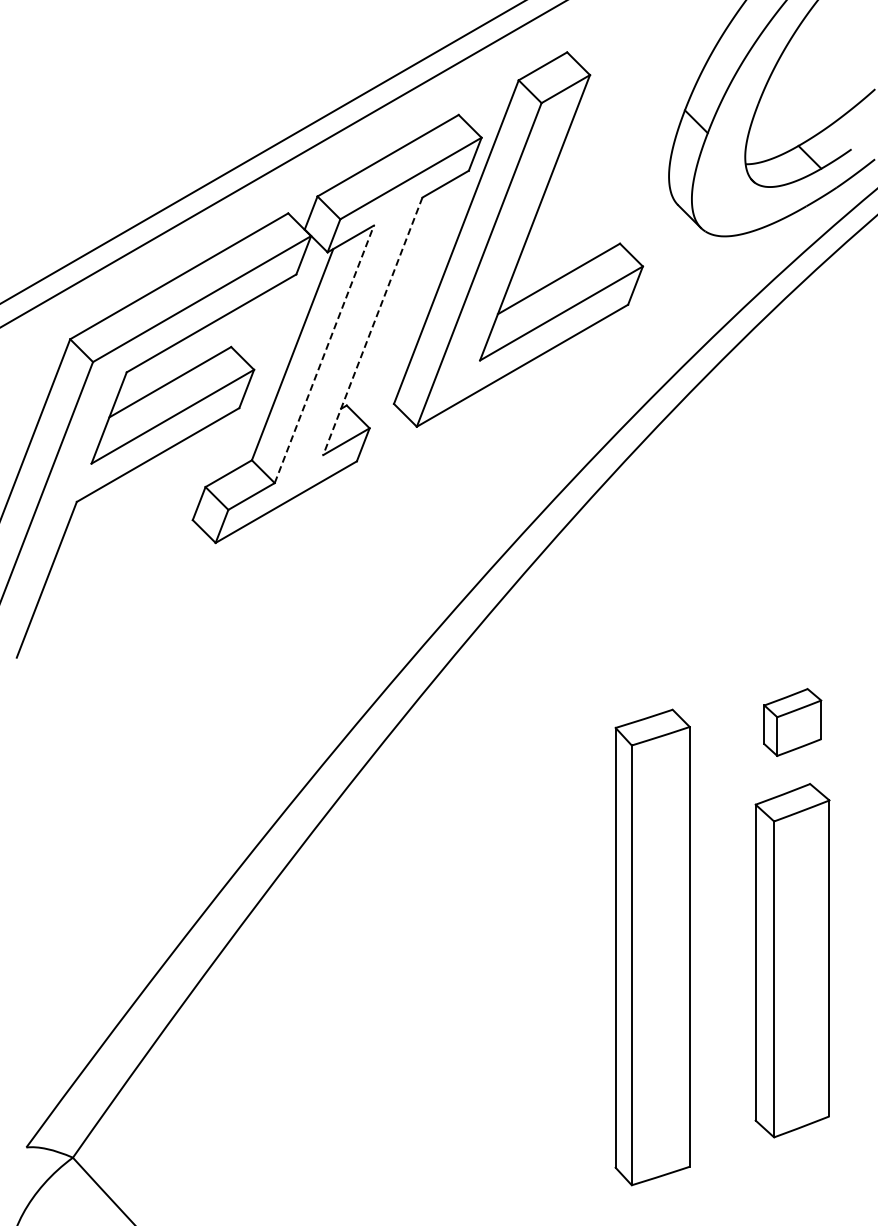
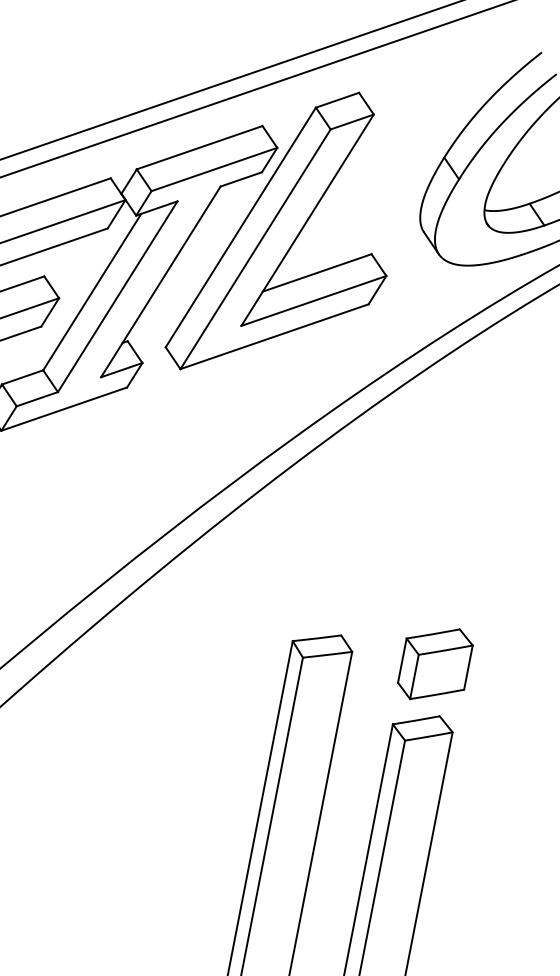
line: (372, 326) -> (160, 281), dashed -> solid
line: (324, 353) -> (117, 296), dashed -> solid
part: (792, 722) -> (435, 664), size x1.43

